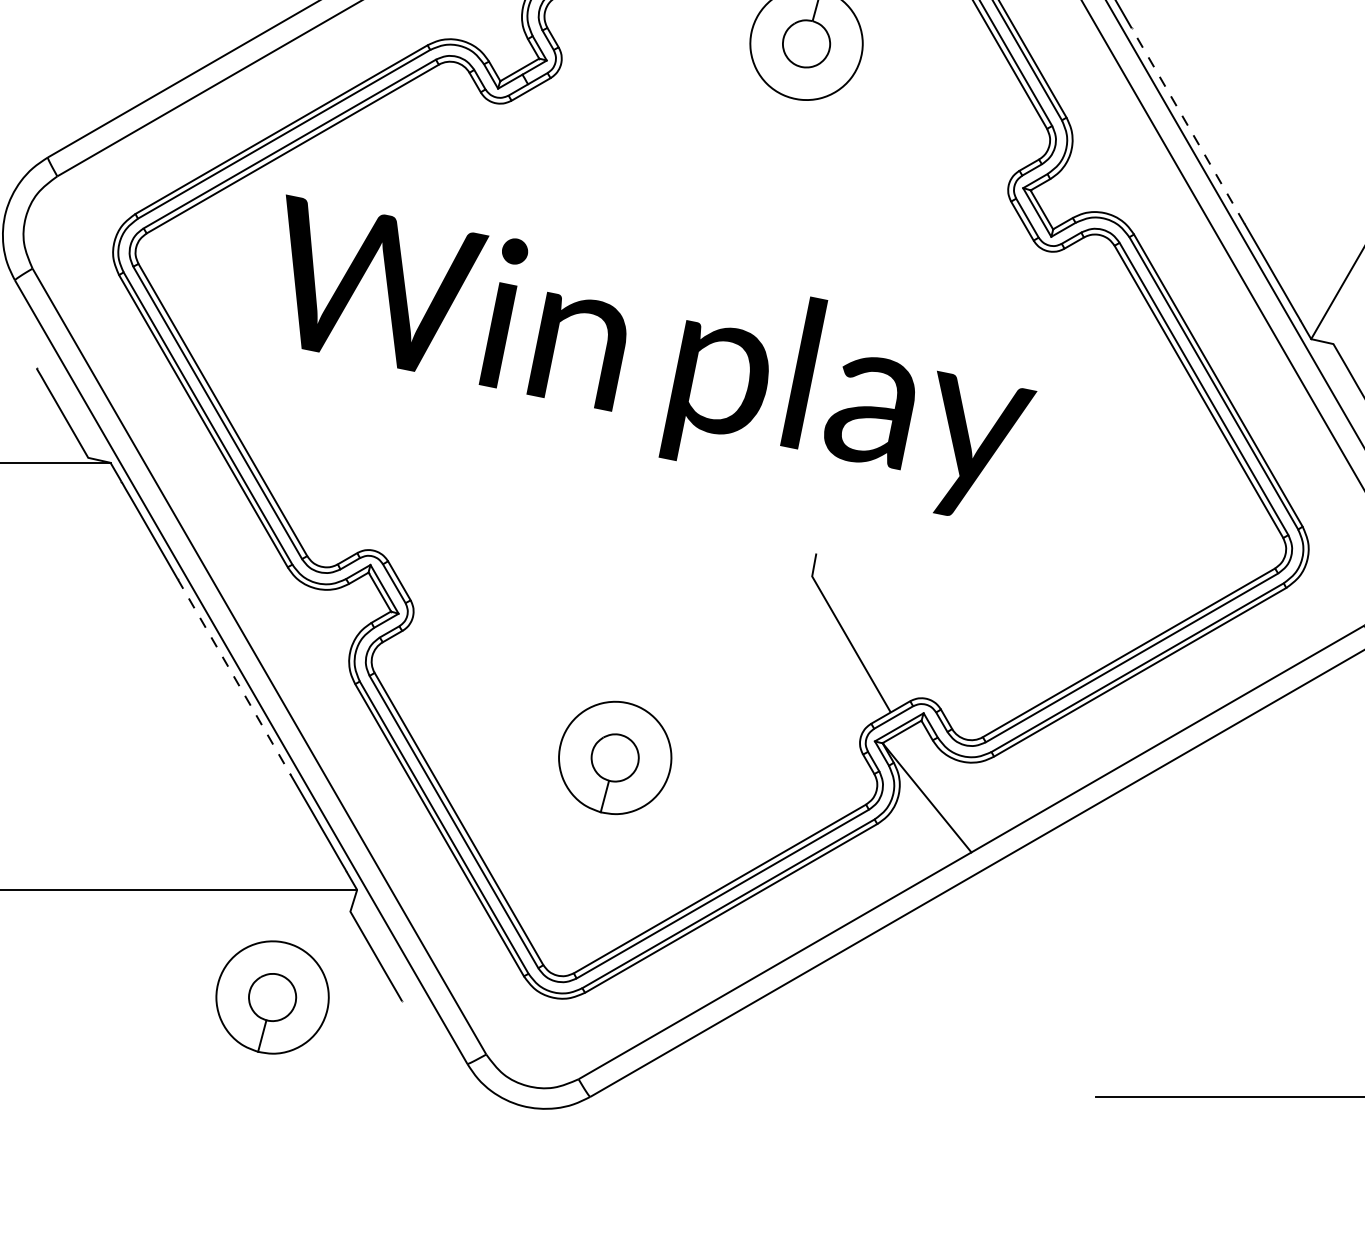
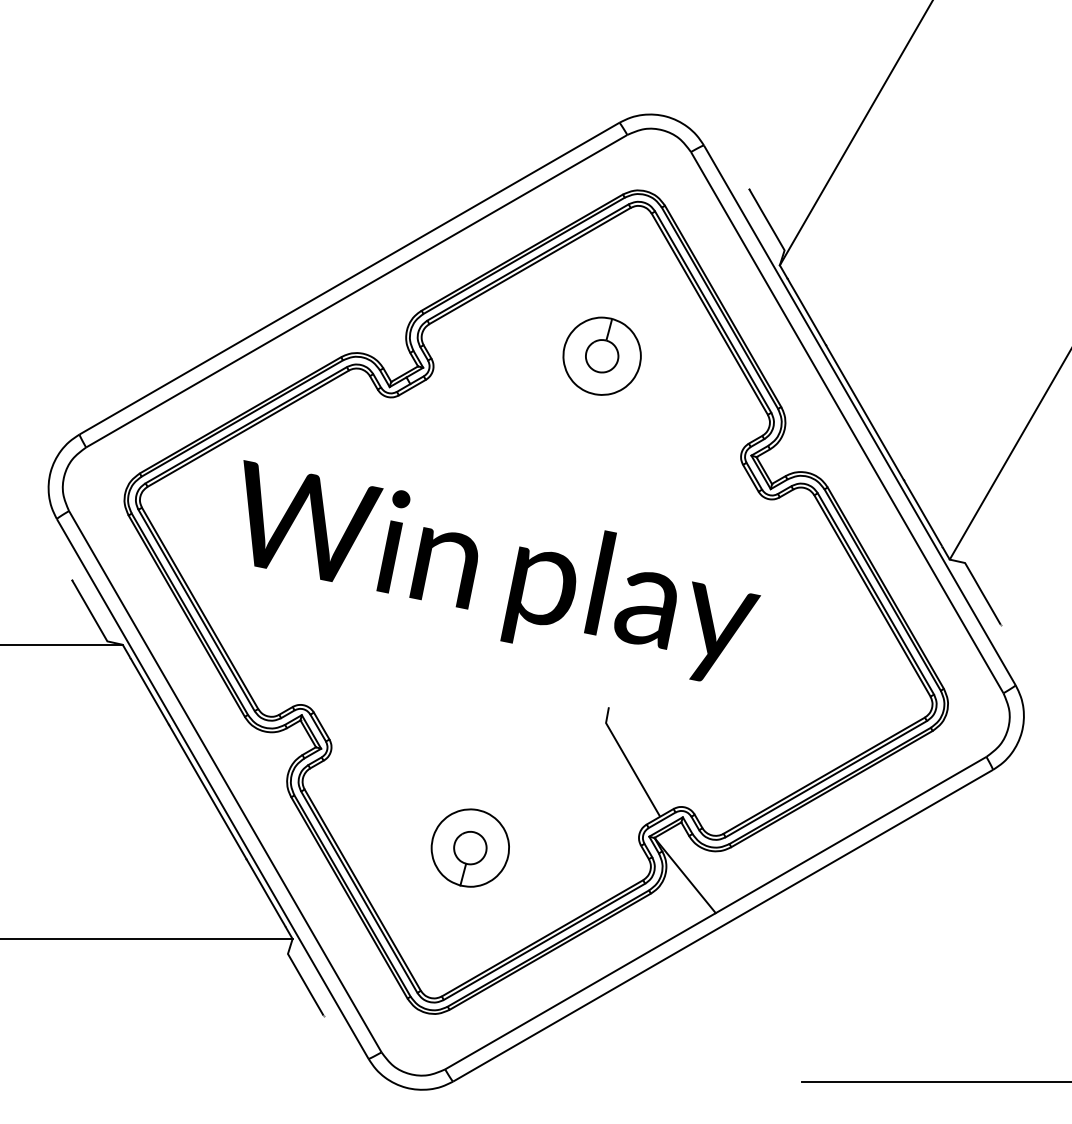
line: (1187, 125) -> (864, 412), dashed -> solid
line: (233, 677) -> (207, 792), dashed -> solid
part: (271, 996) -> (233, 1012), removed

